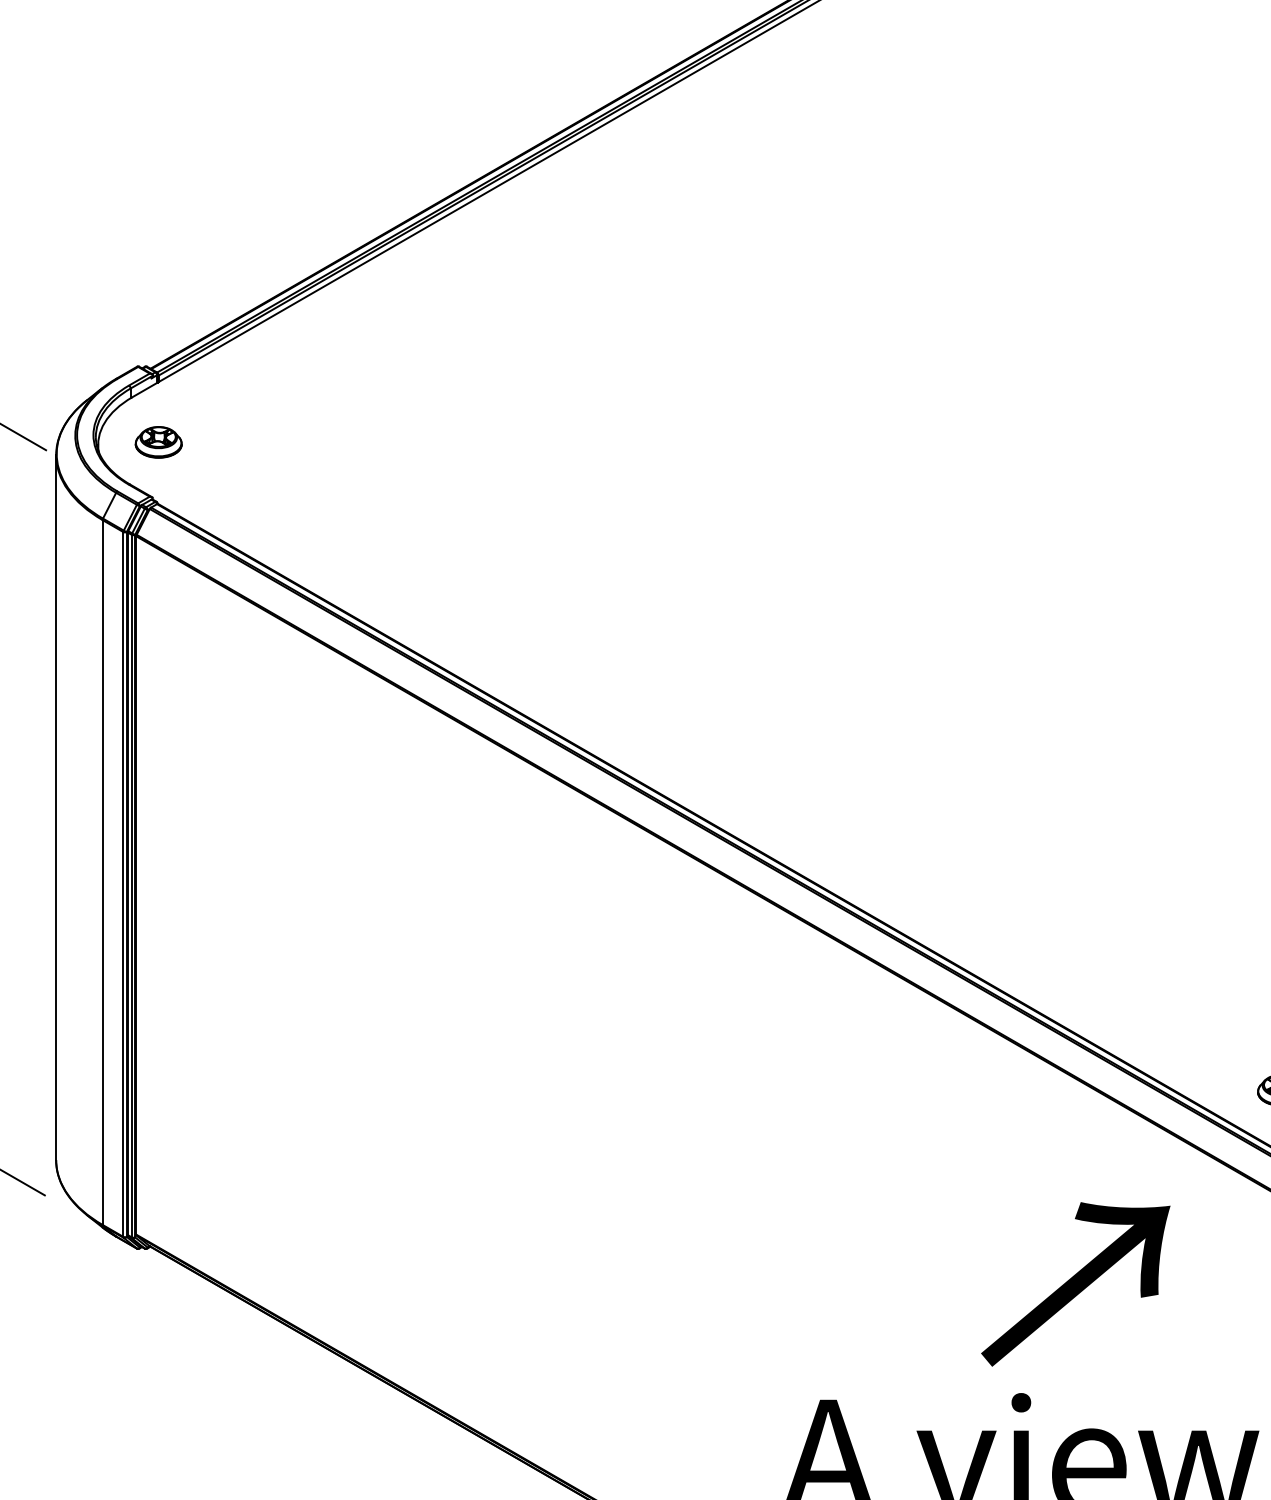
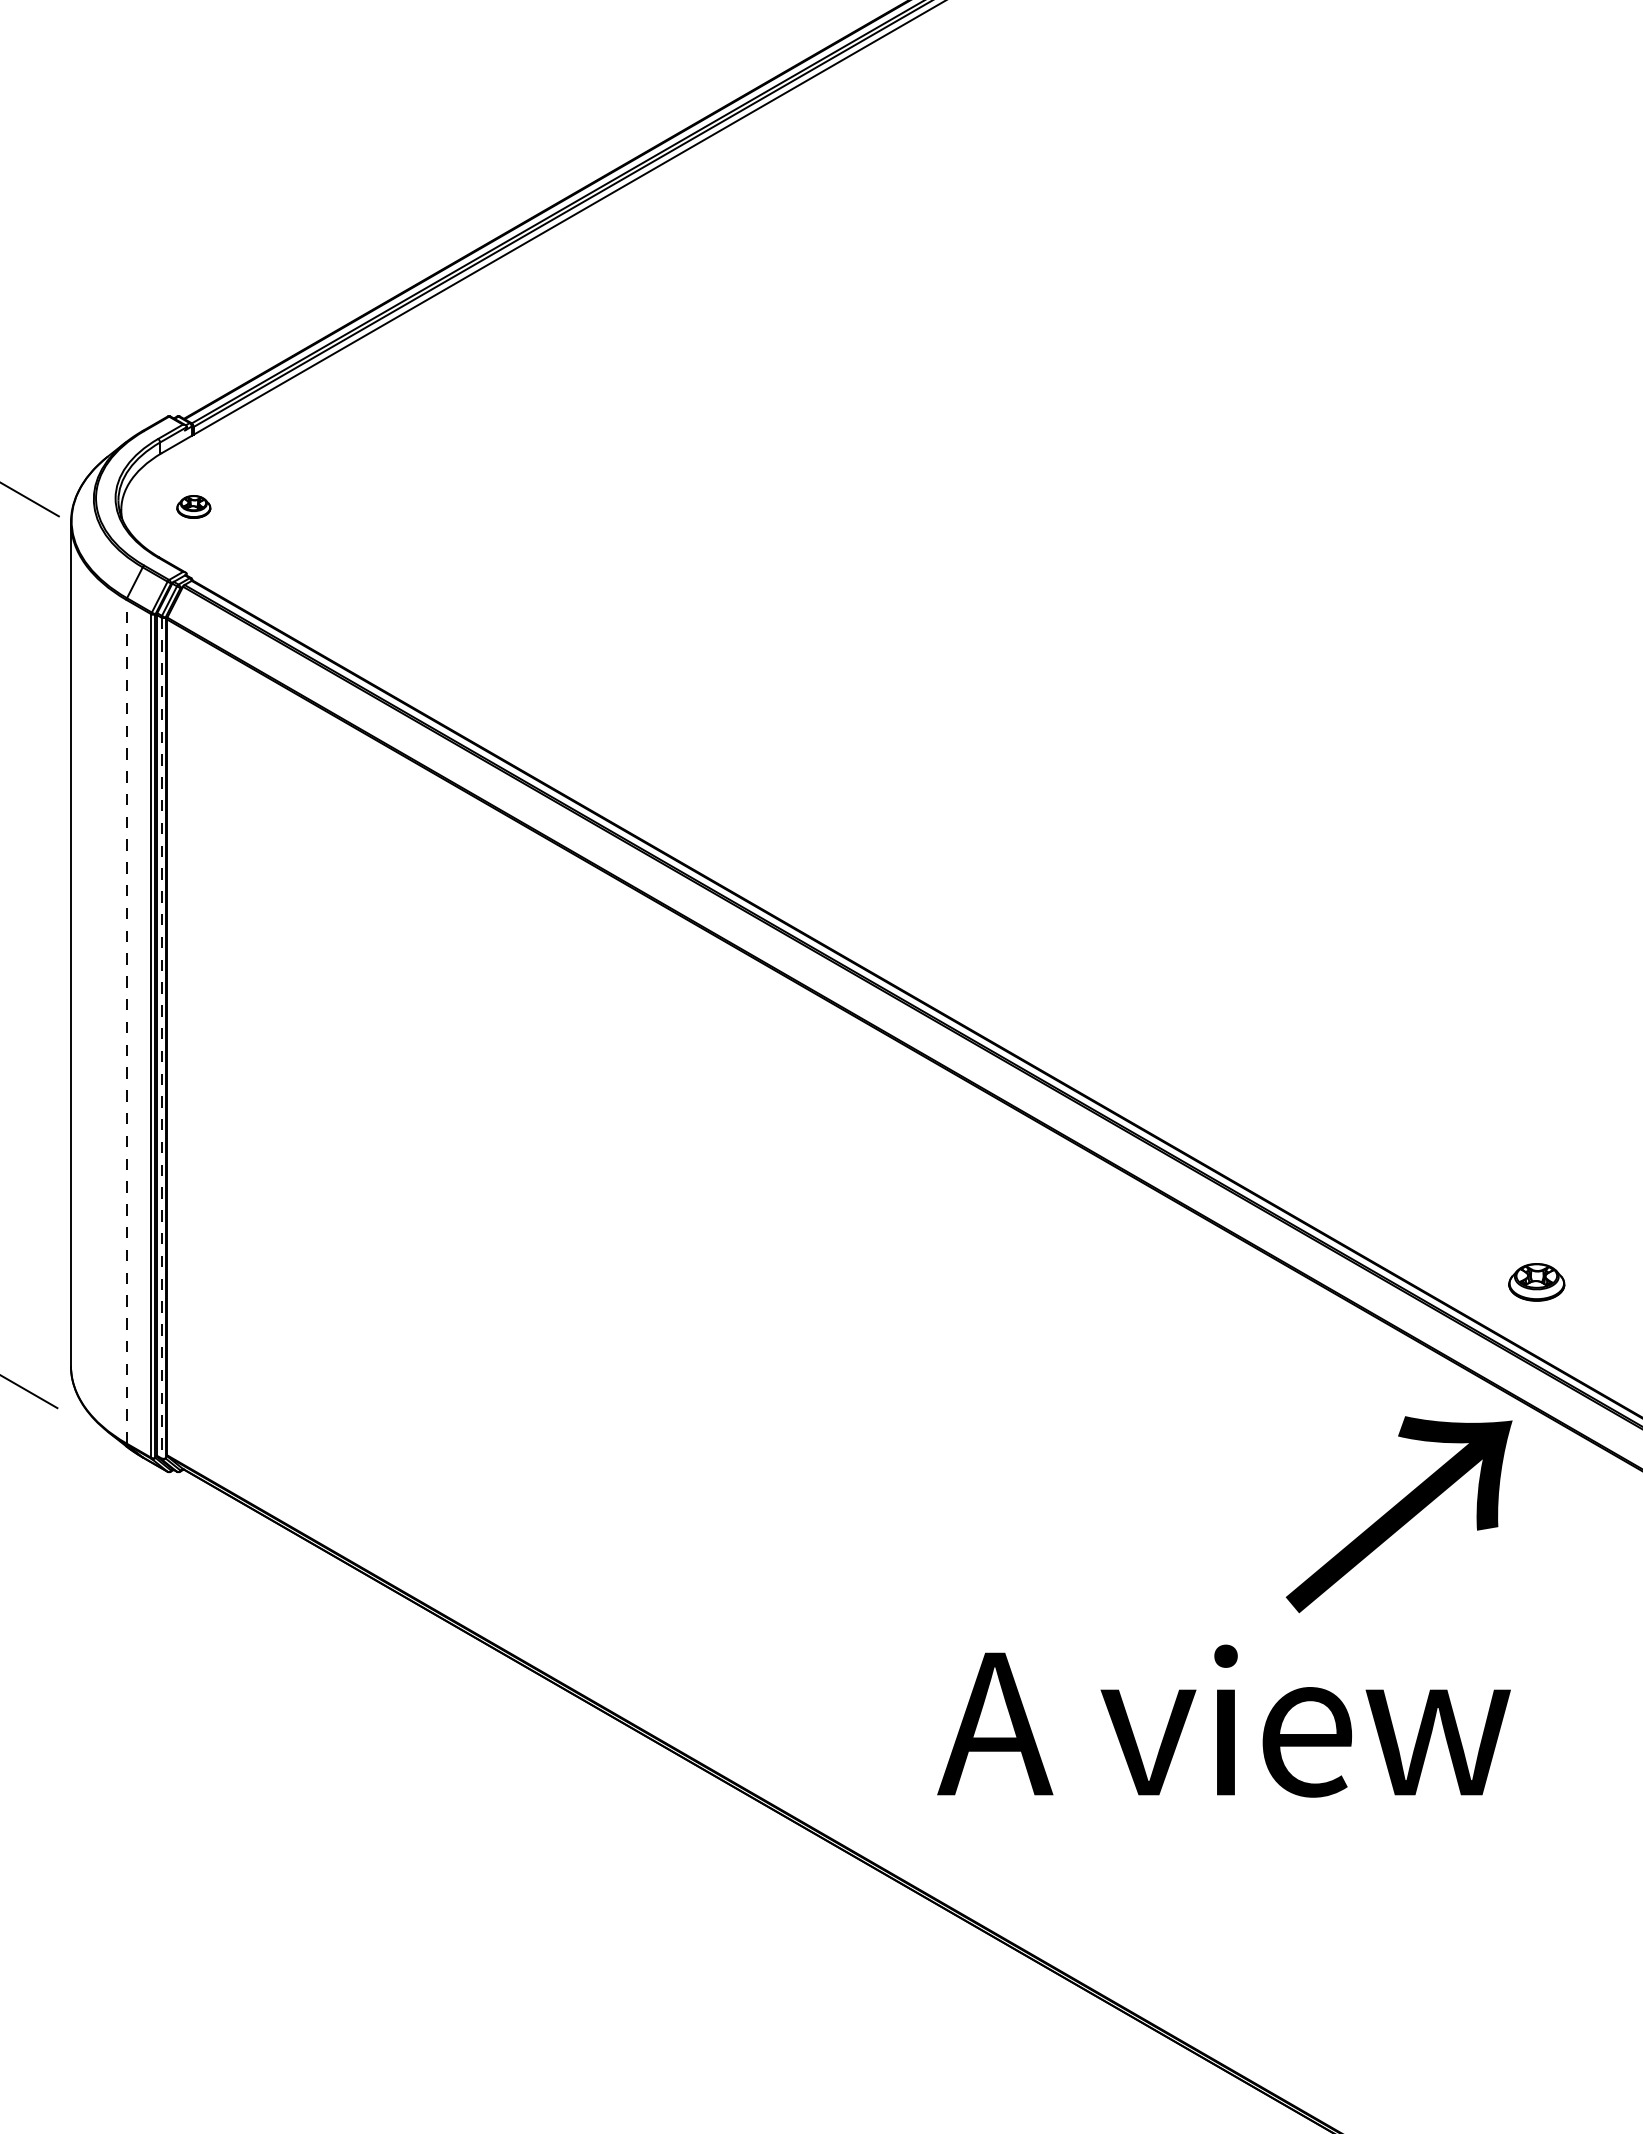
part: (158, 441) -> (193, 506), size x0.6
line: (102, 872) -> (126, 1021), solid -> dashed
line: (131, 886) -> (161, 1038), solid -> dashed
text: (1075, 1284) -> (1398, 1514), moved

